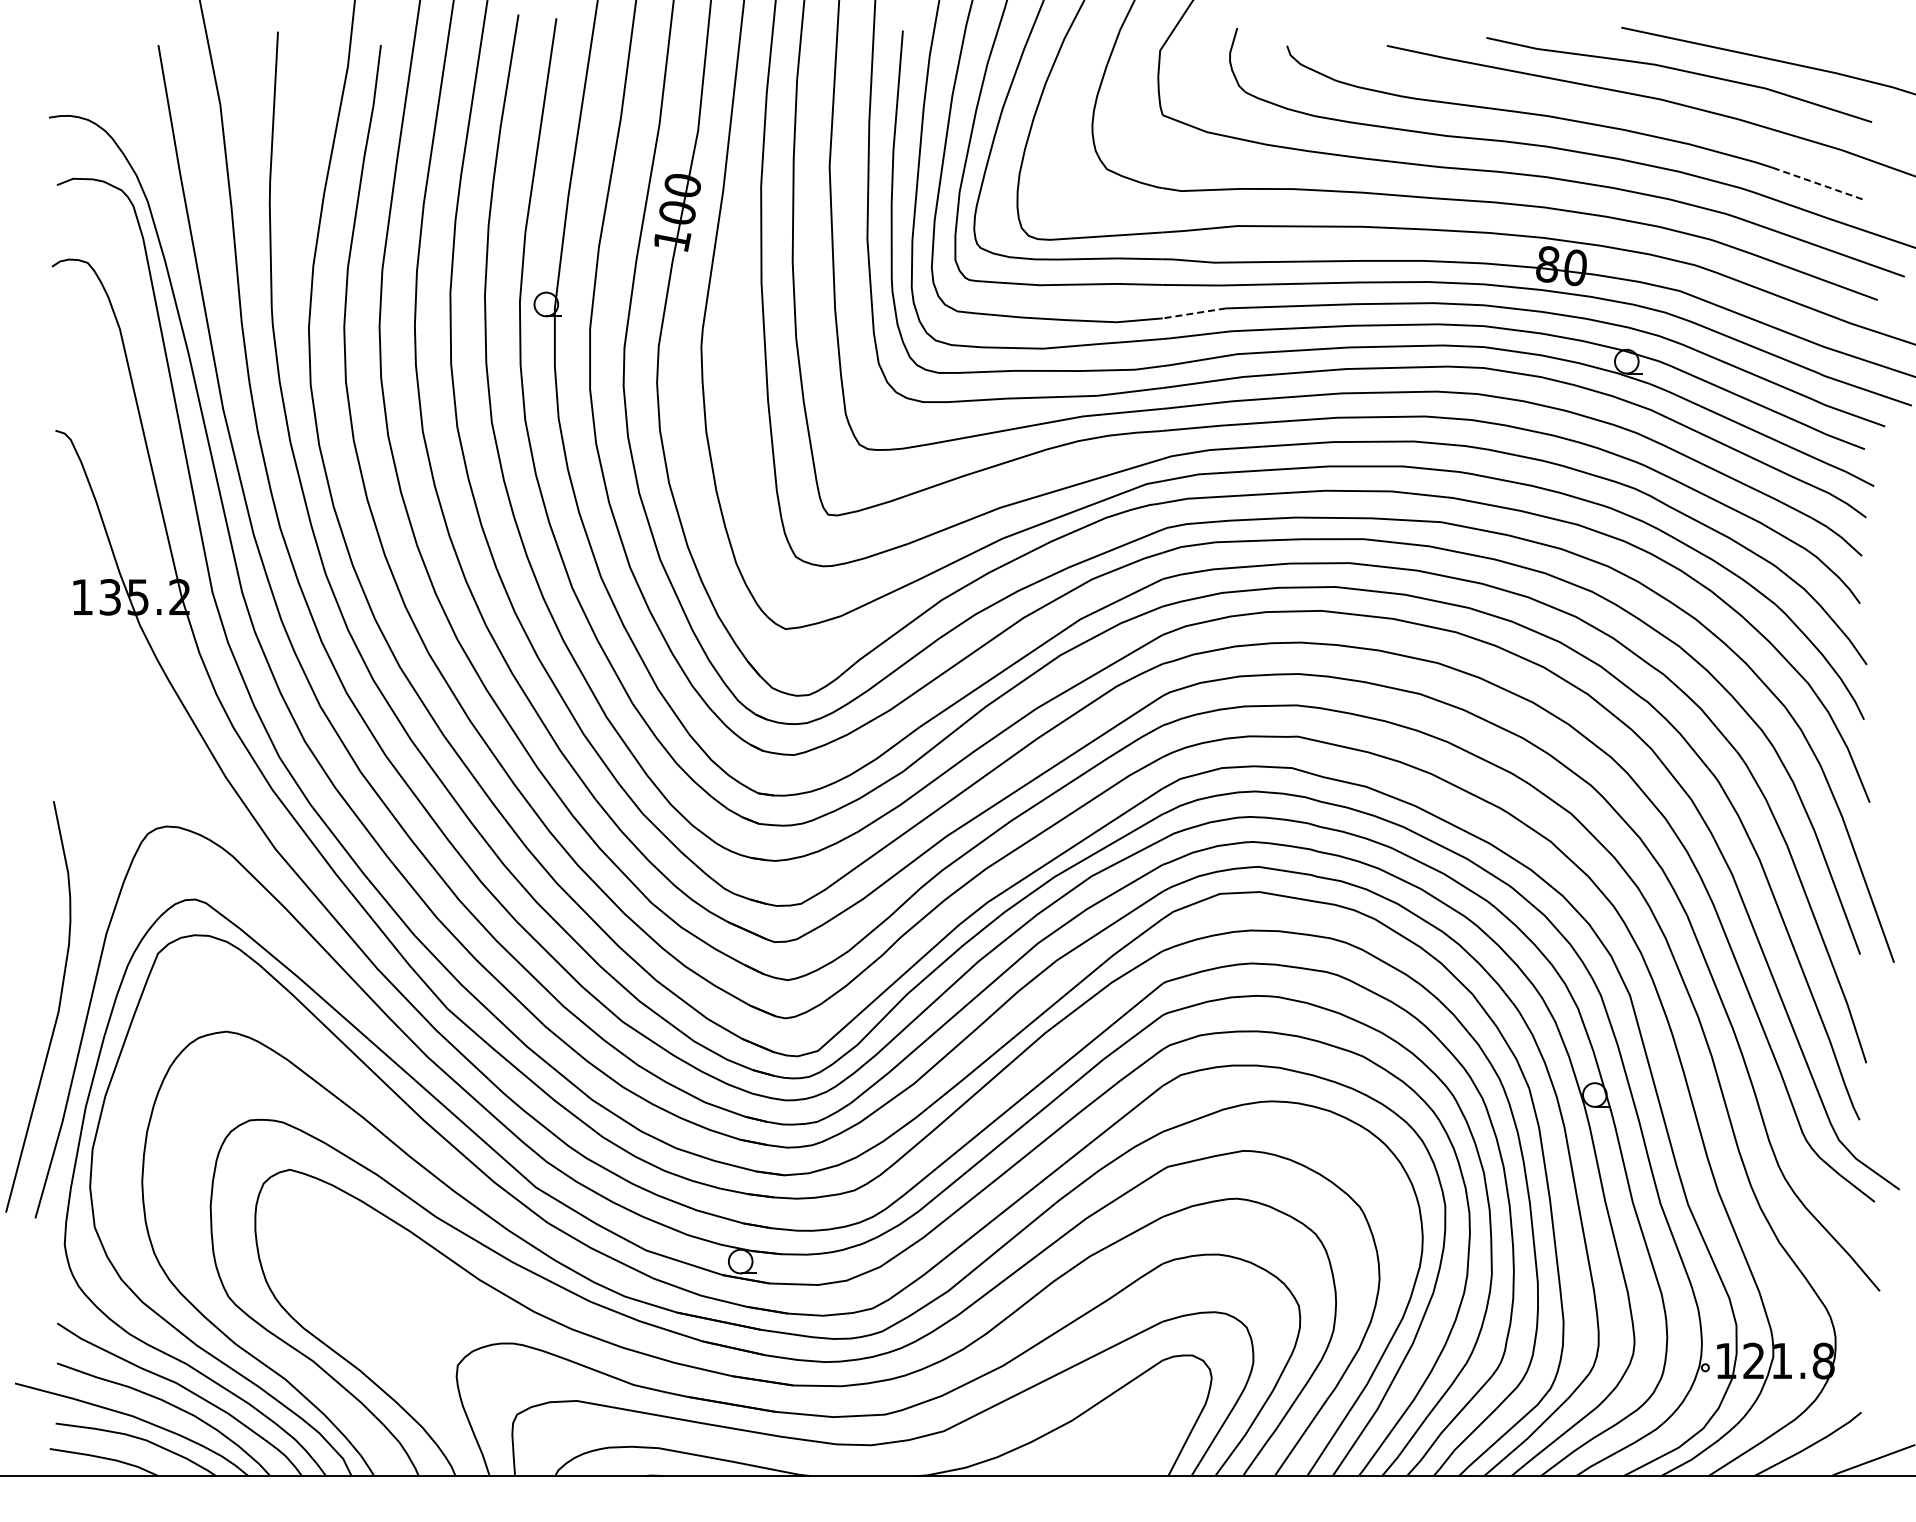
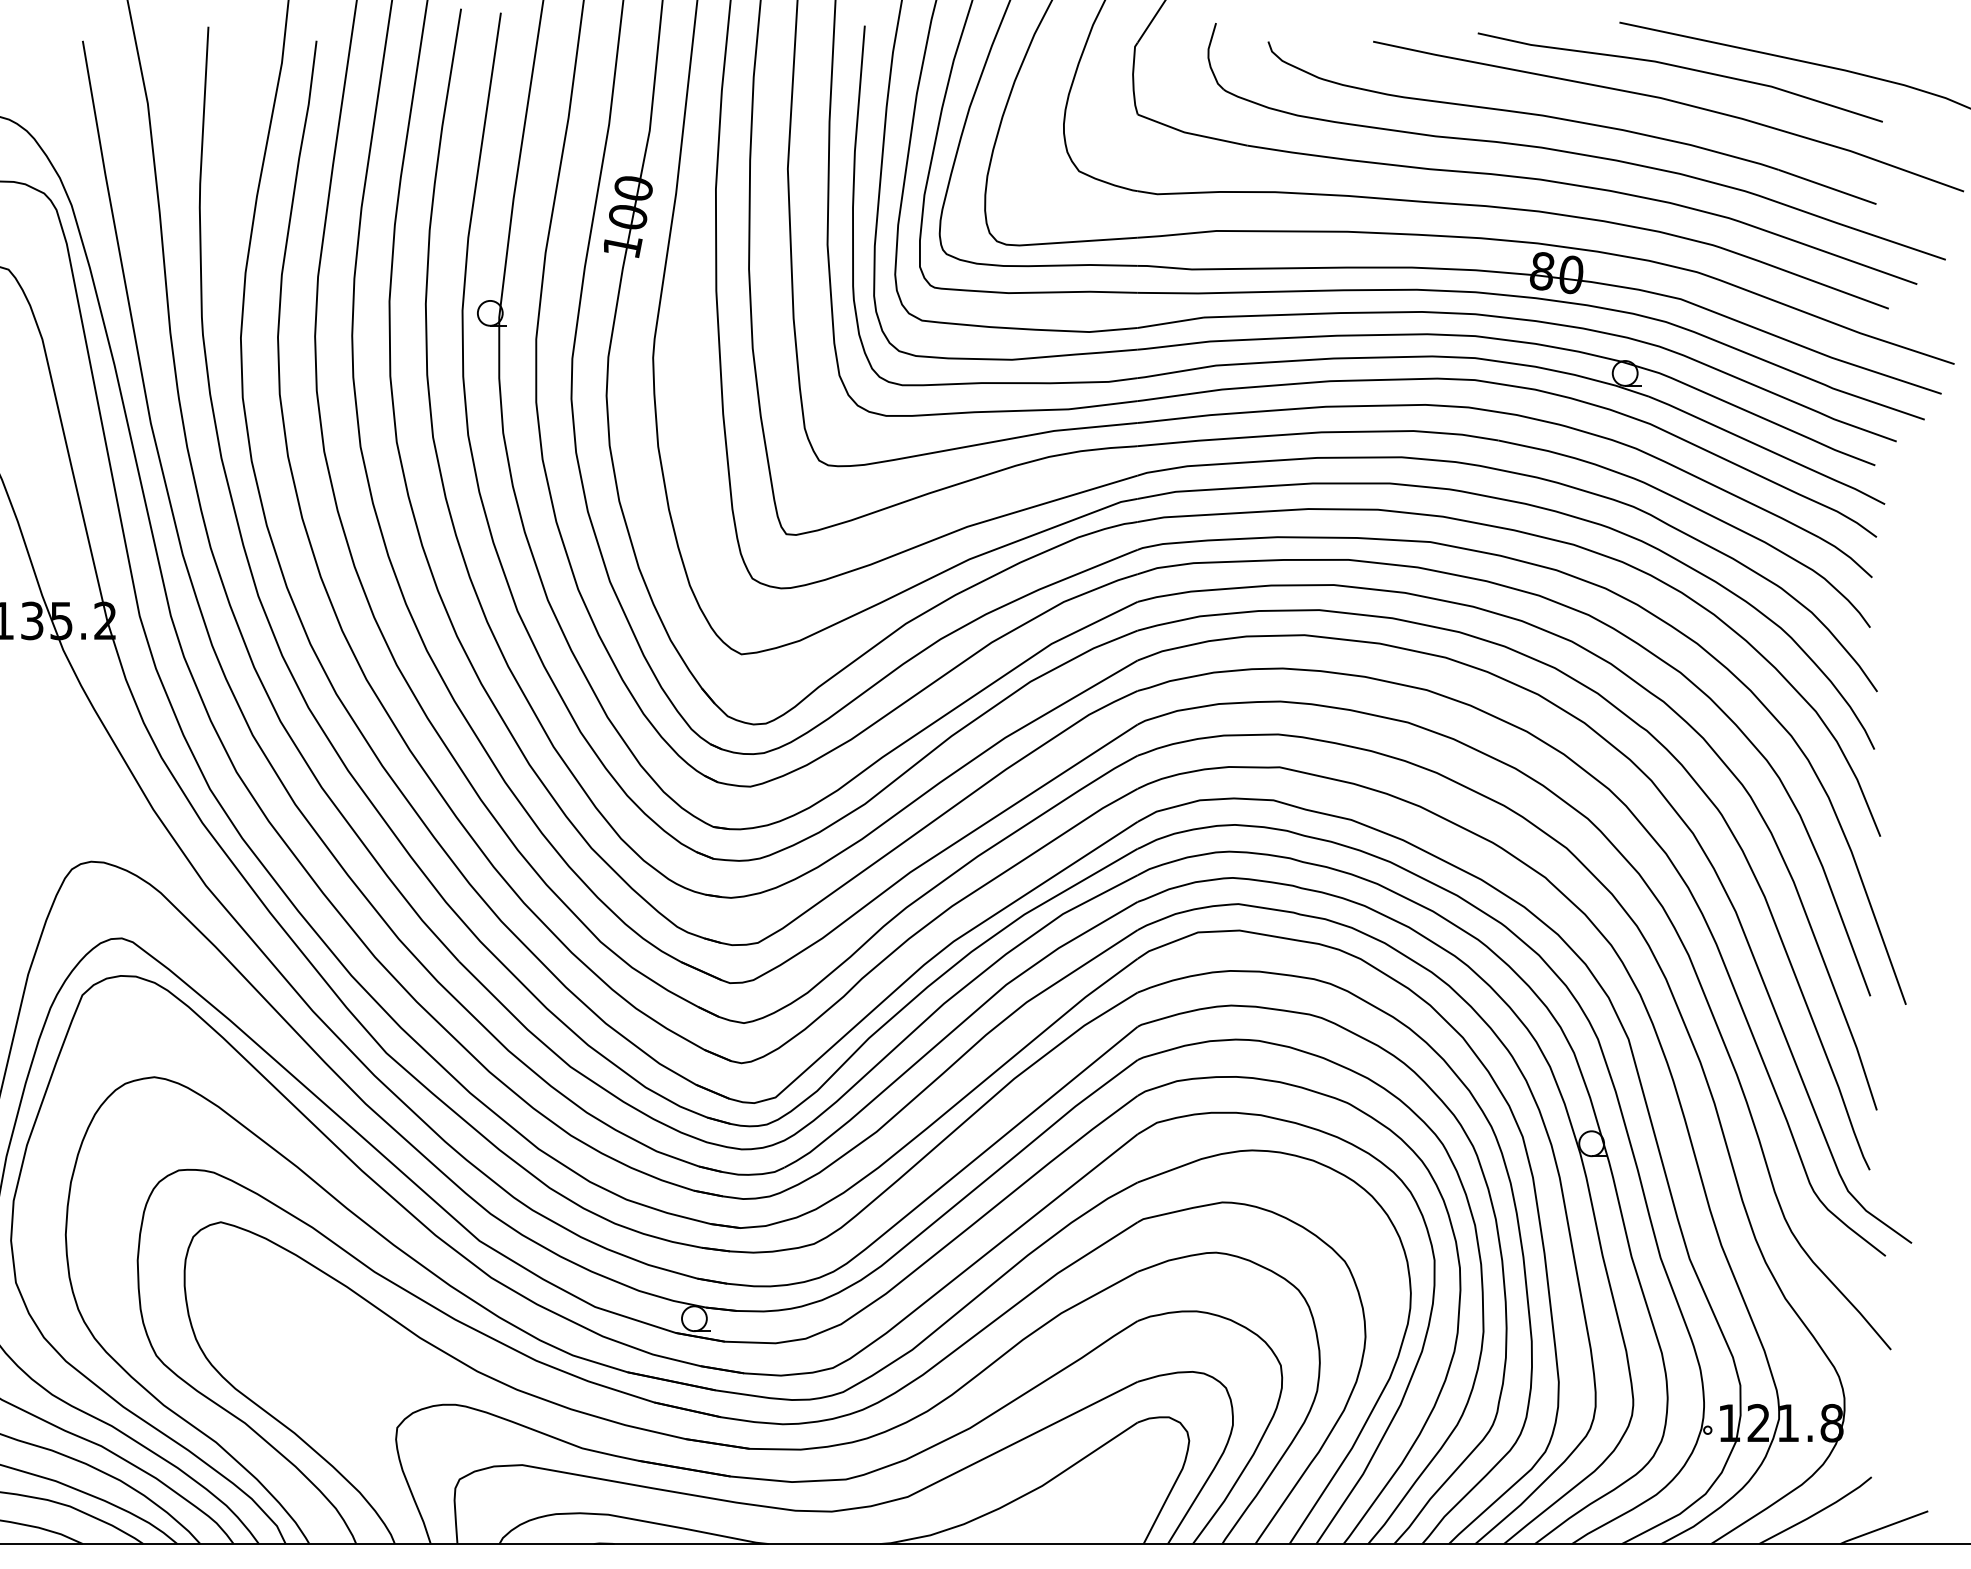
line: (1819, 184) -> (1827, 187), dashed -> solid
line: (1194, 313) -> (1171, 322), dashed -> solid

